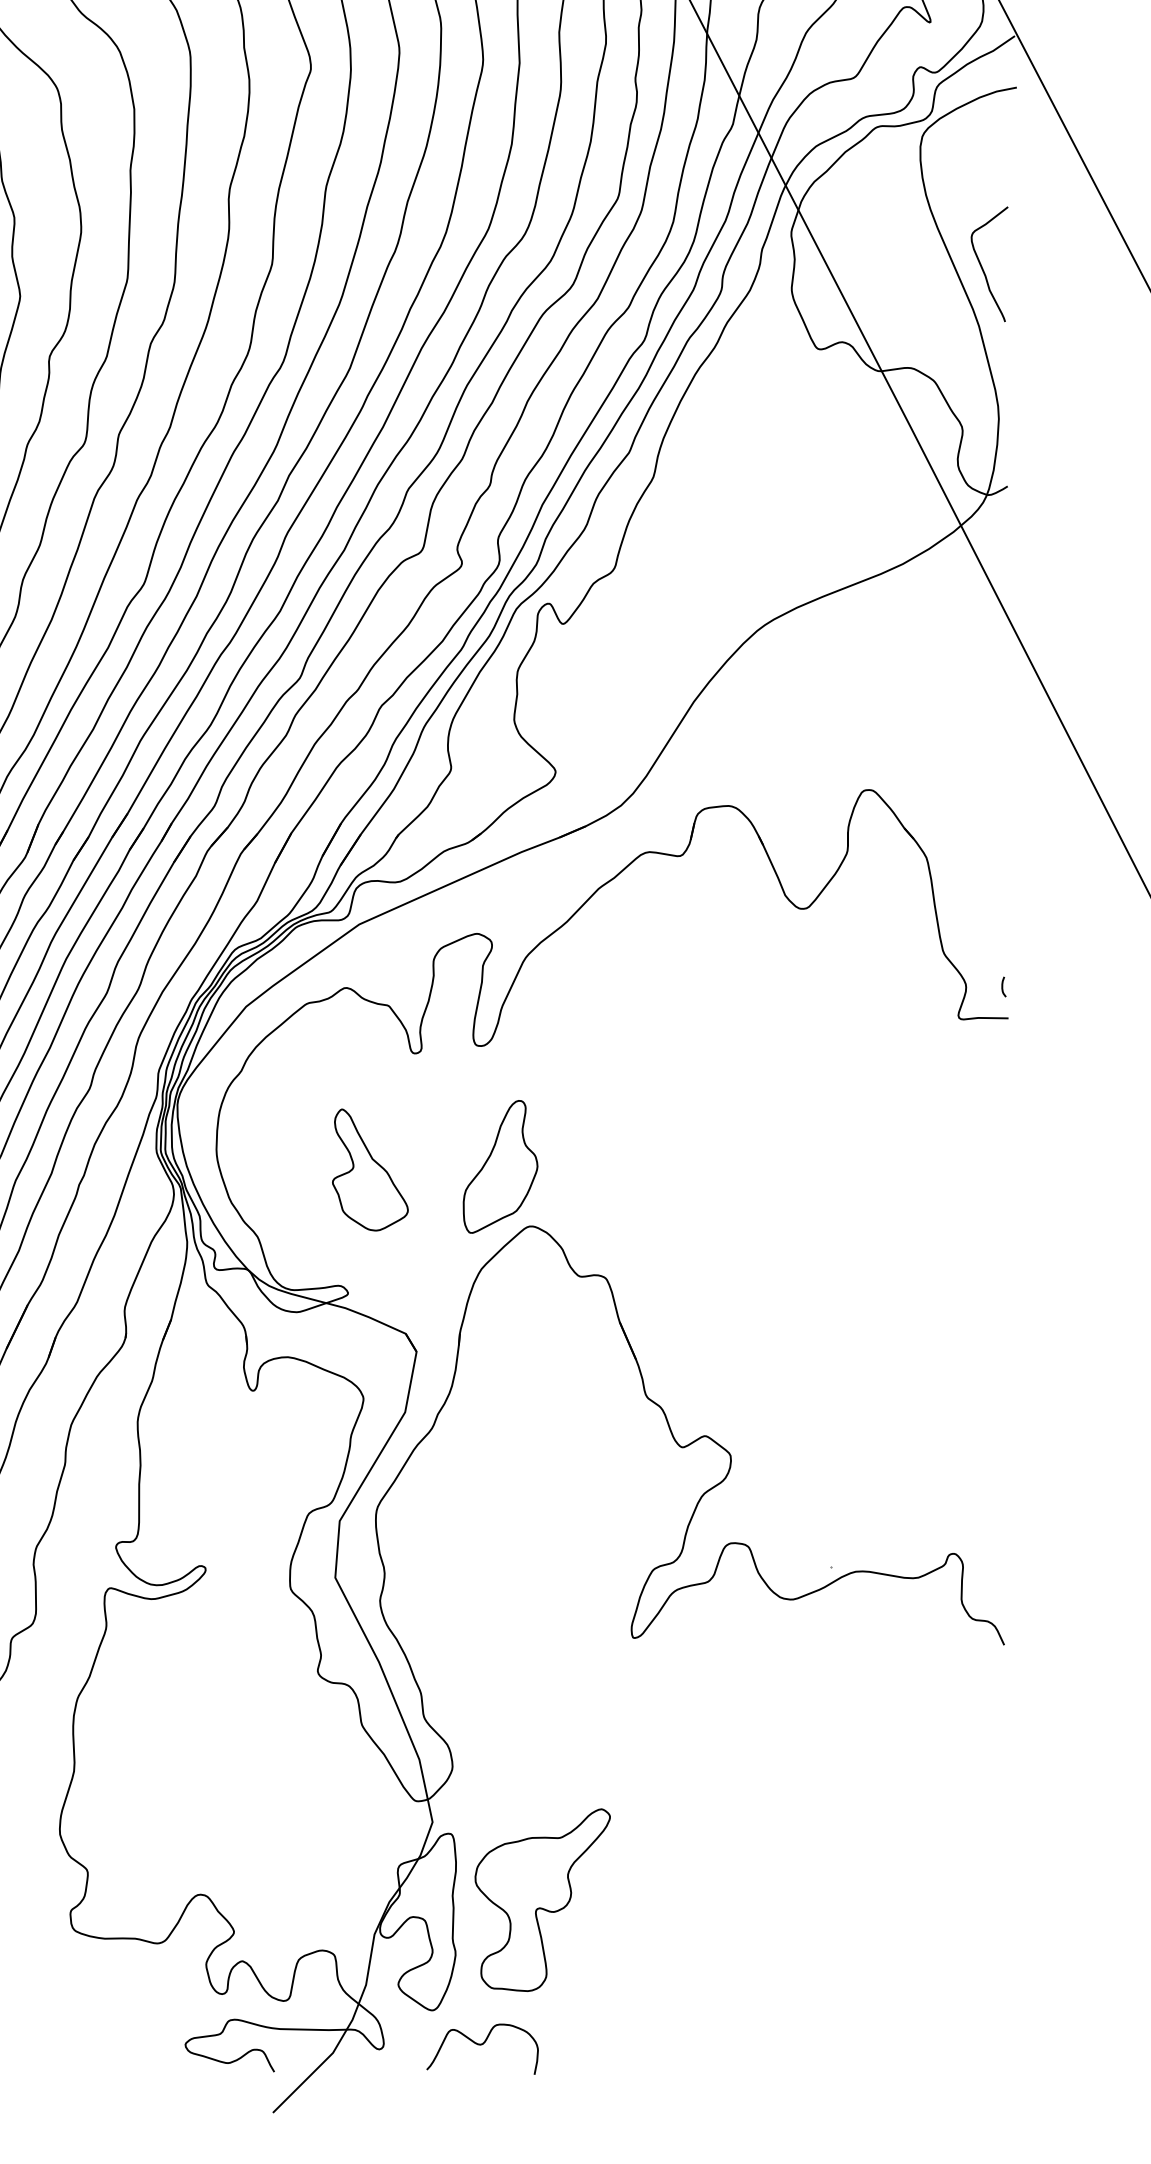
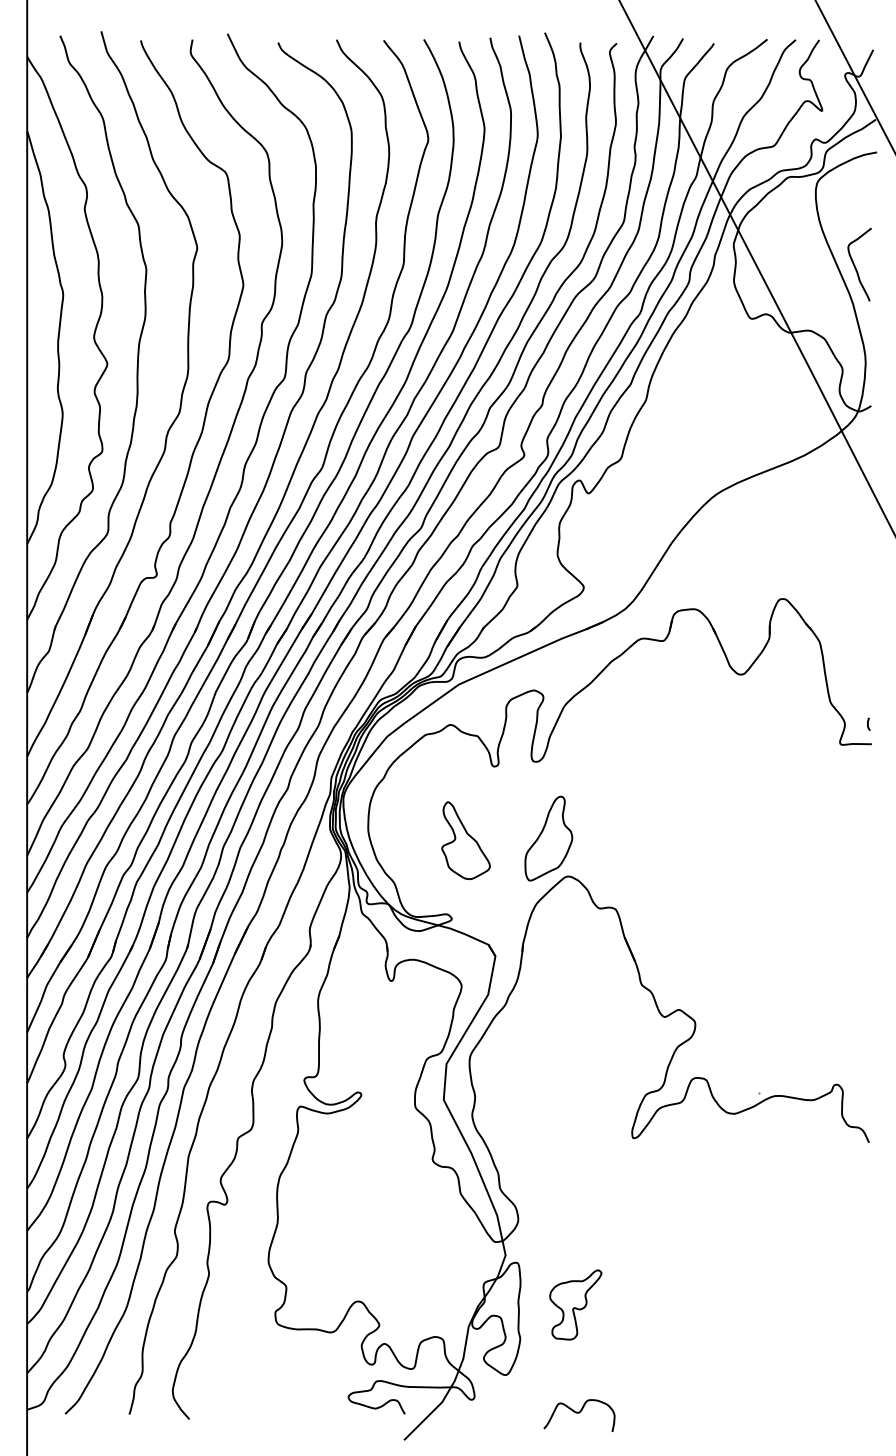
part: (542, 1899) -> (575, 1304), size x0.6
curve: (482, 2045) -> (579, 1413), moved

